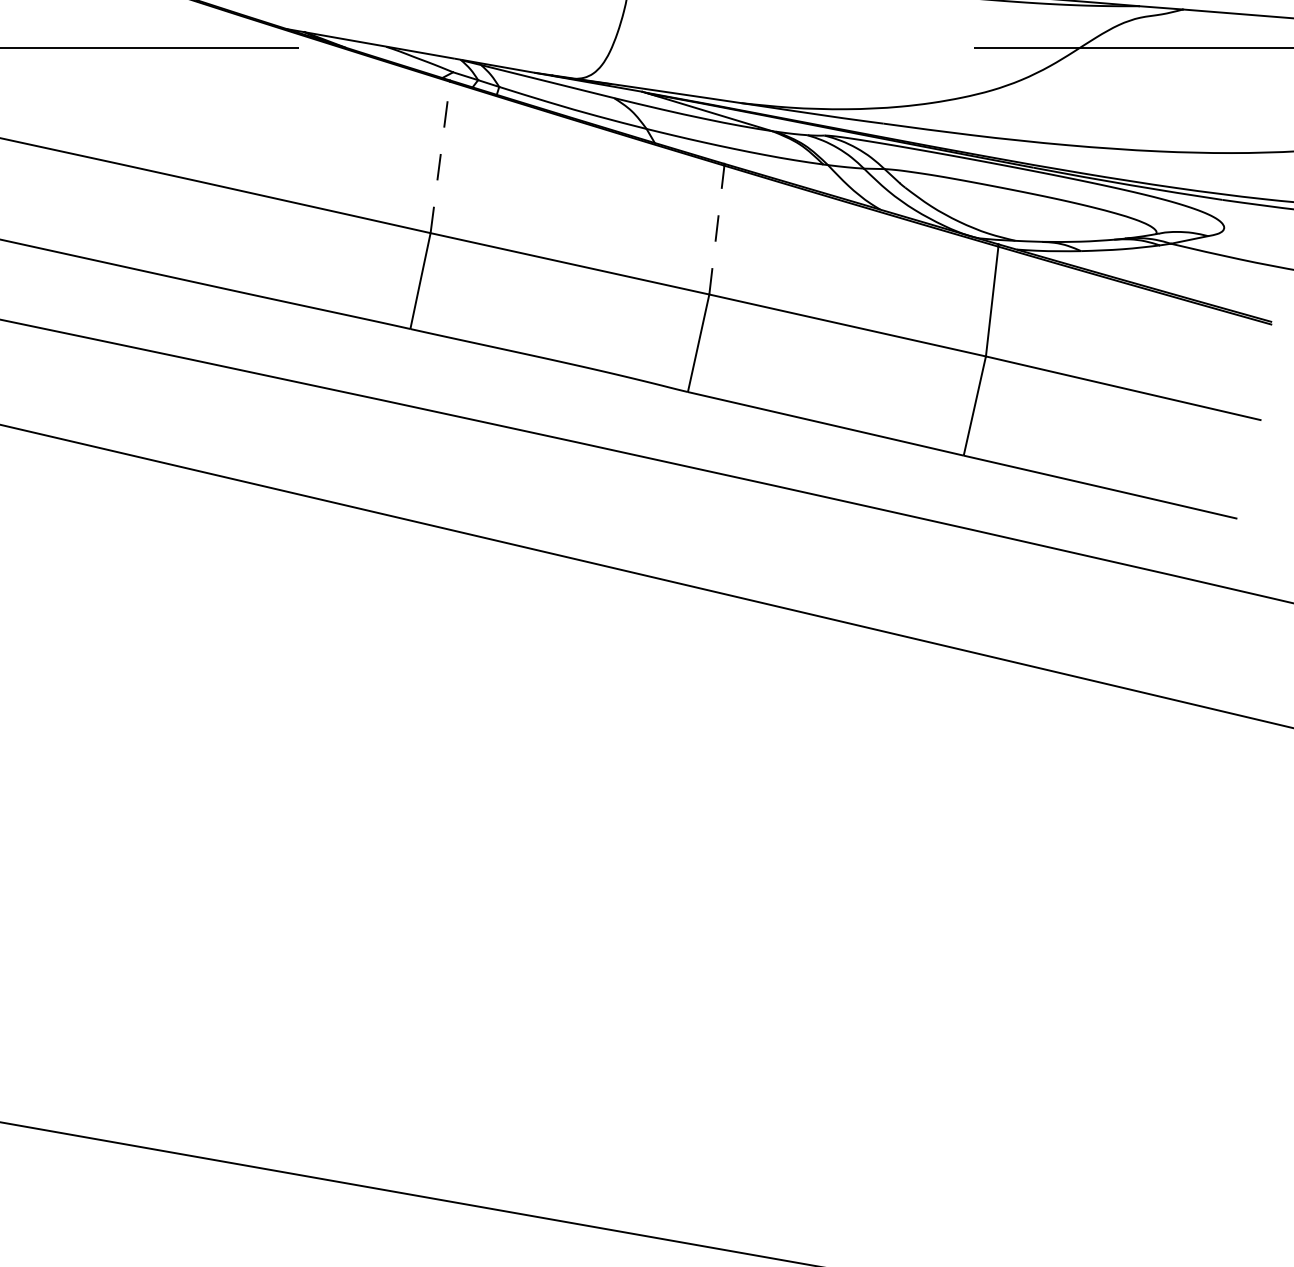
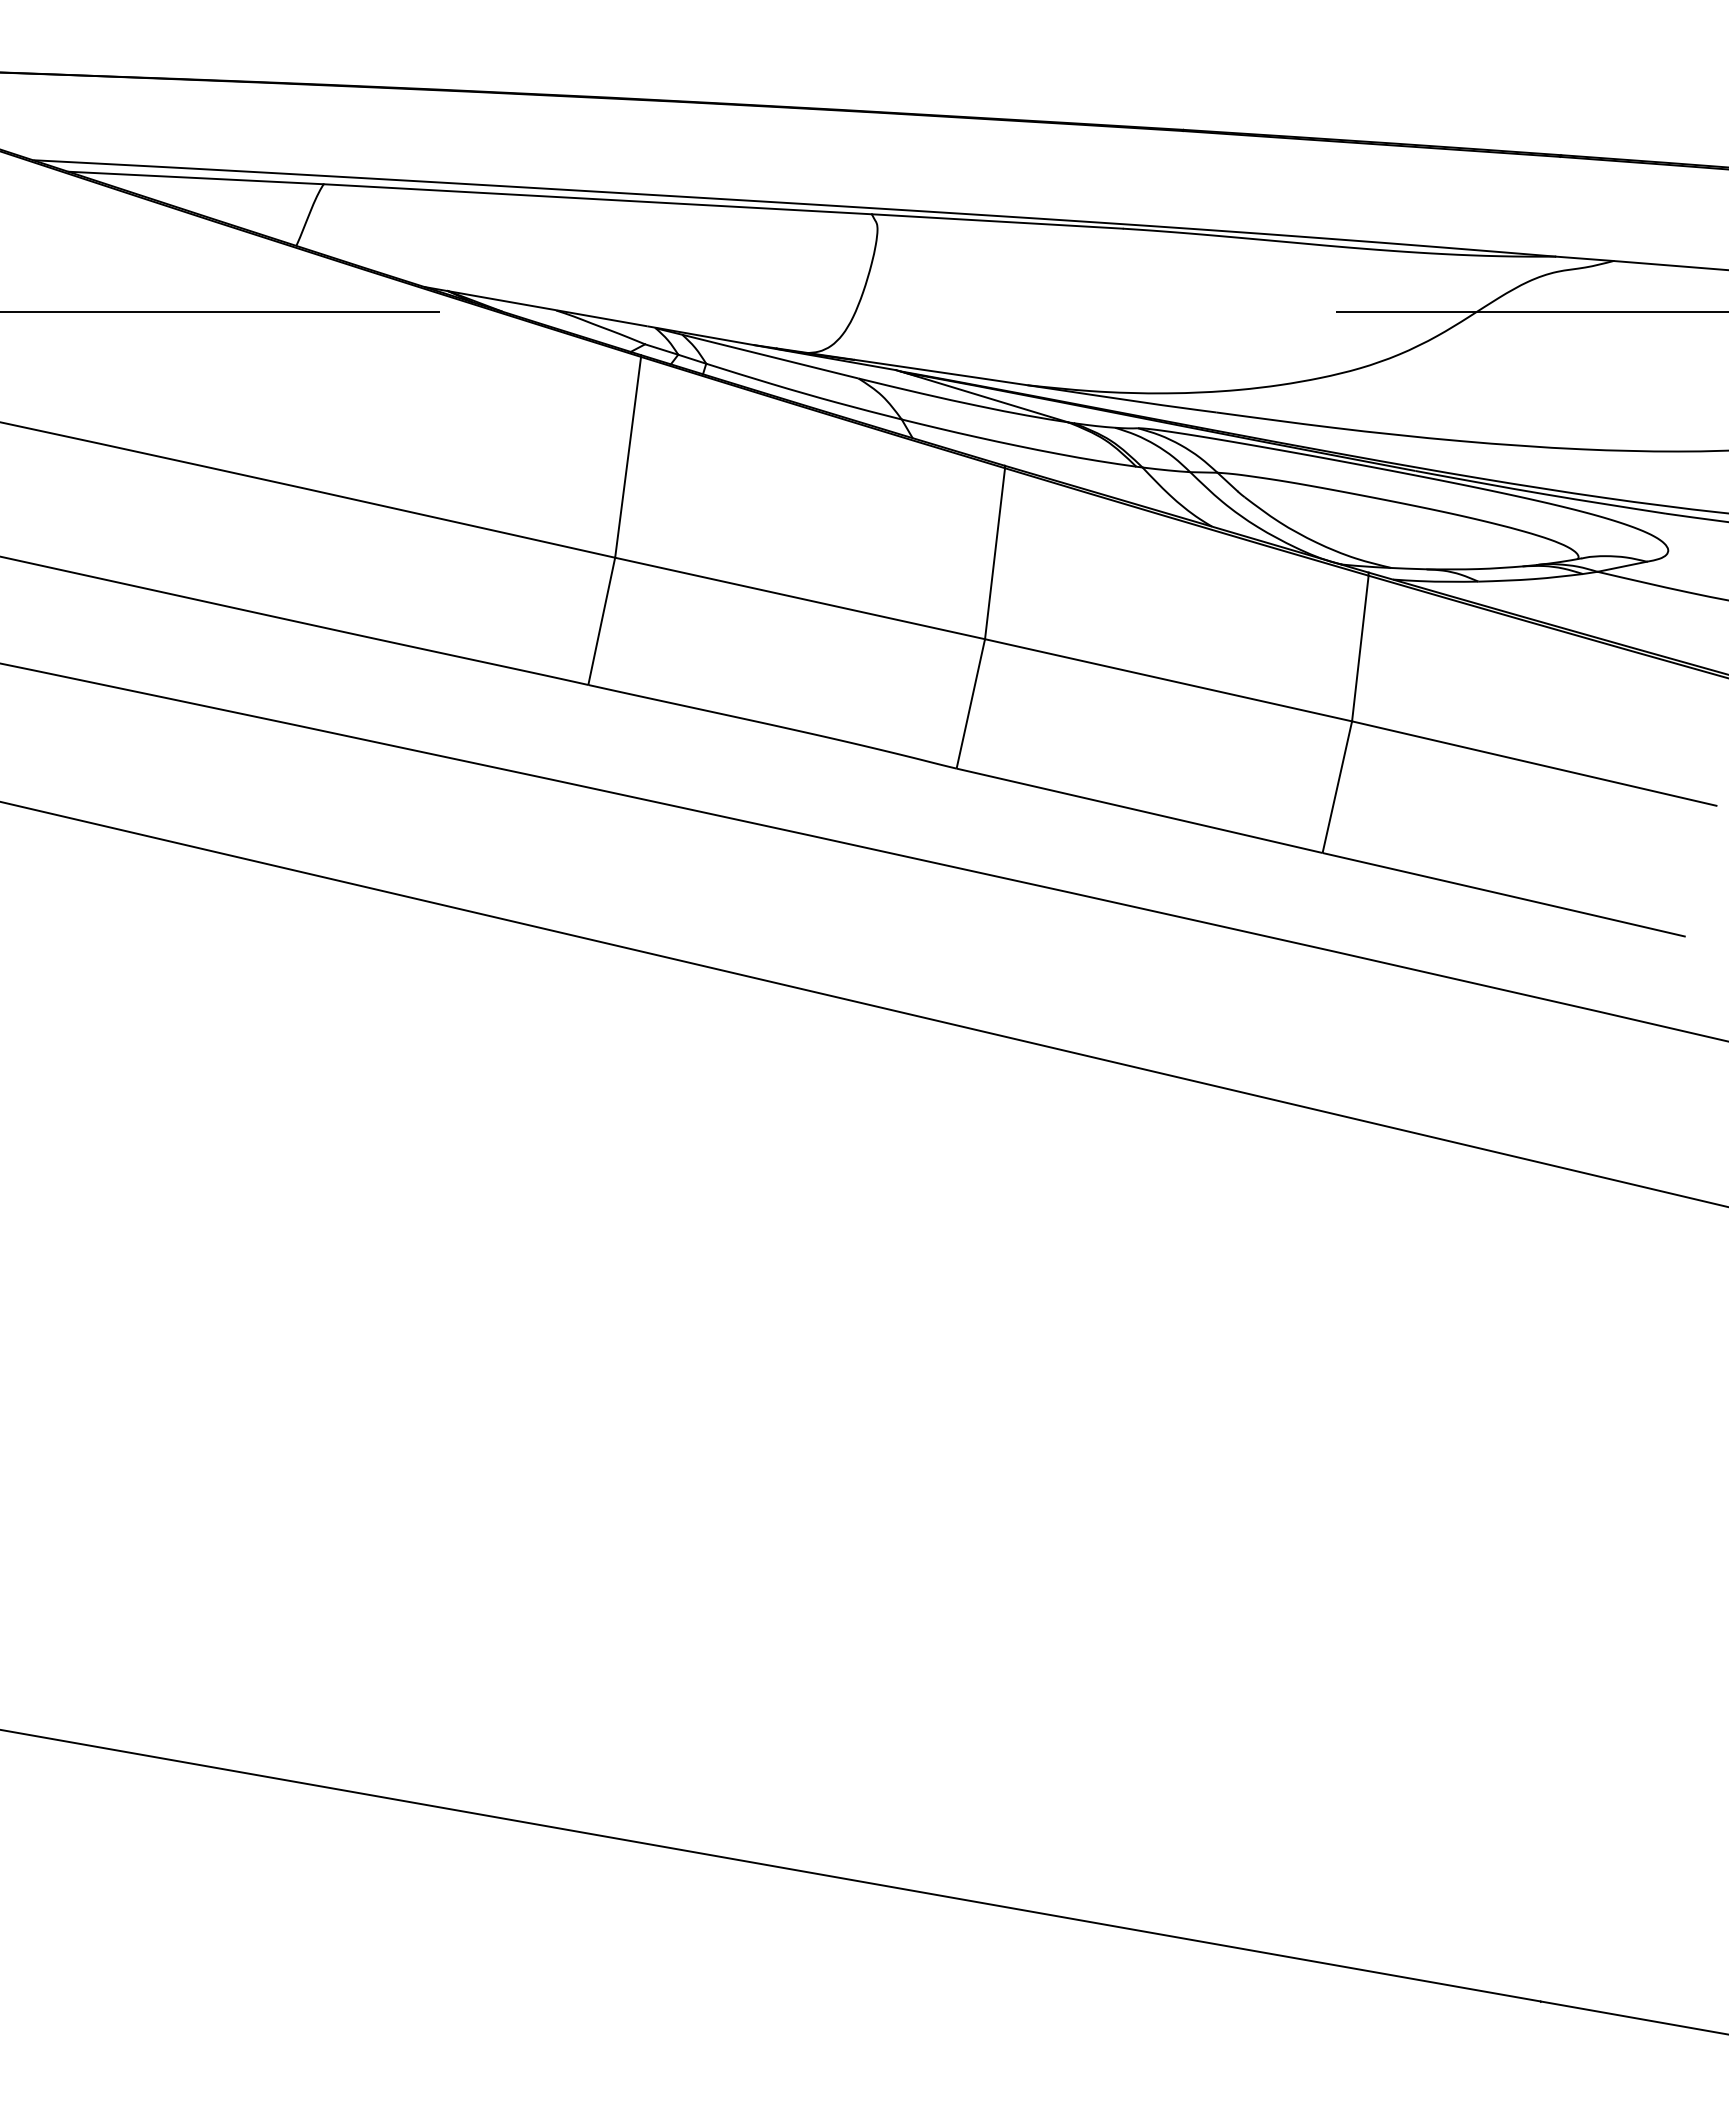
line: (440, 156) -> (628, 456), dashed -> solid
line: (717, 229) -> (995, 553), dashed -> solid

